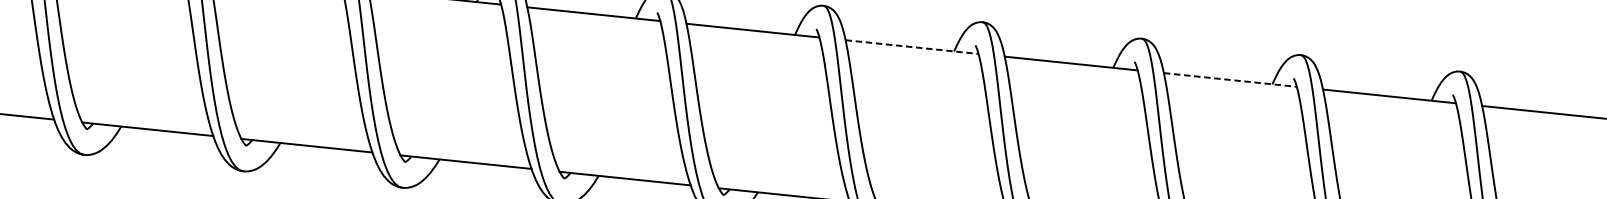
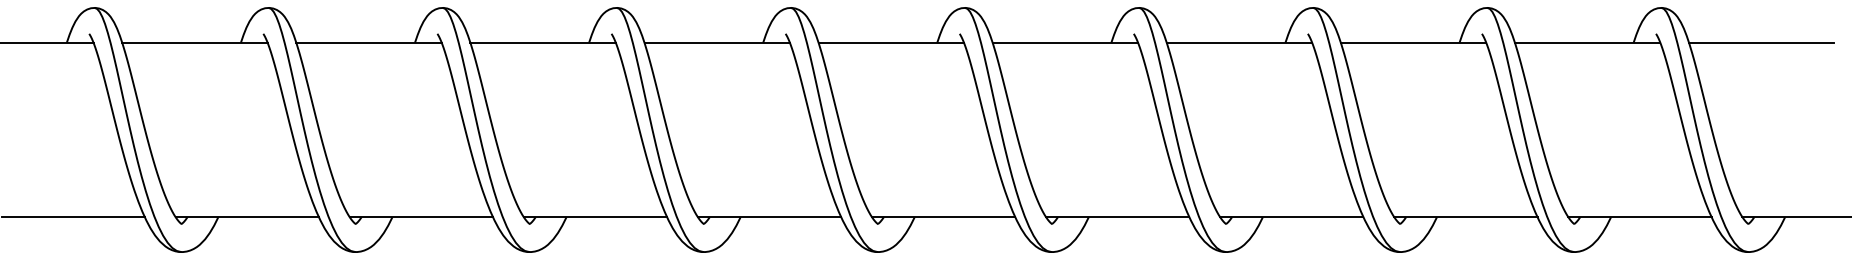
line: (912, 46) -> (1065, 42), dashed -> solid
line: (1230, 79) -> (1413, 42), dashed -> solid

